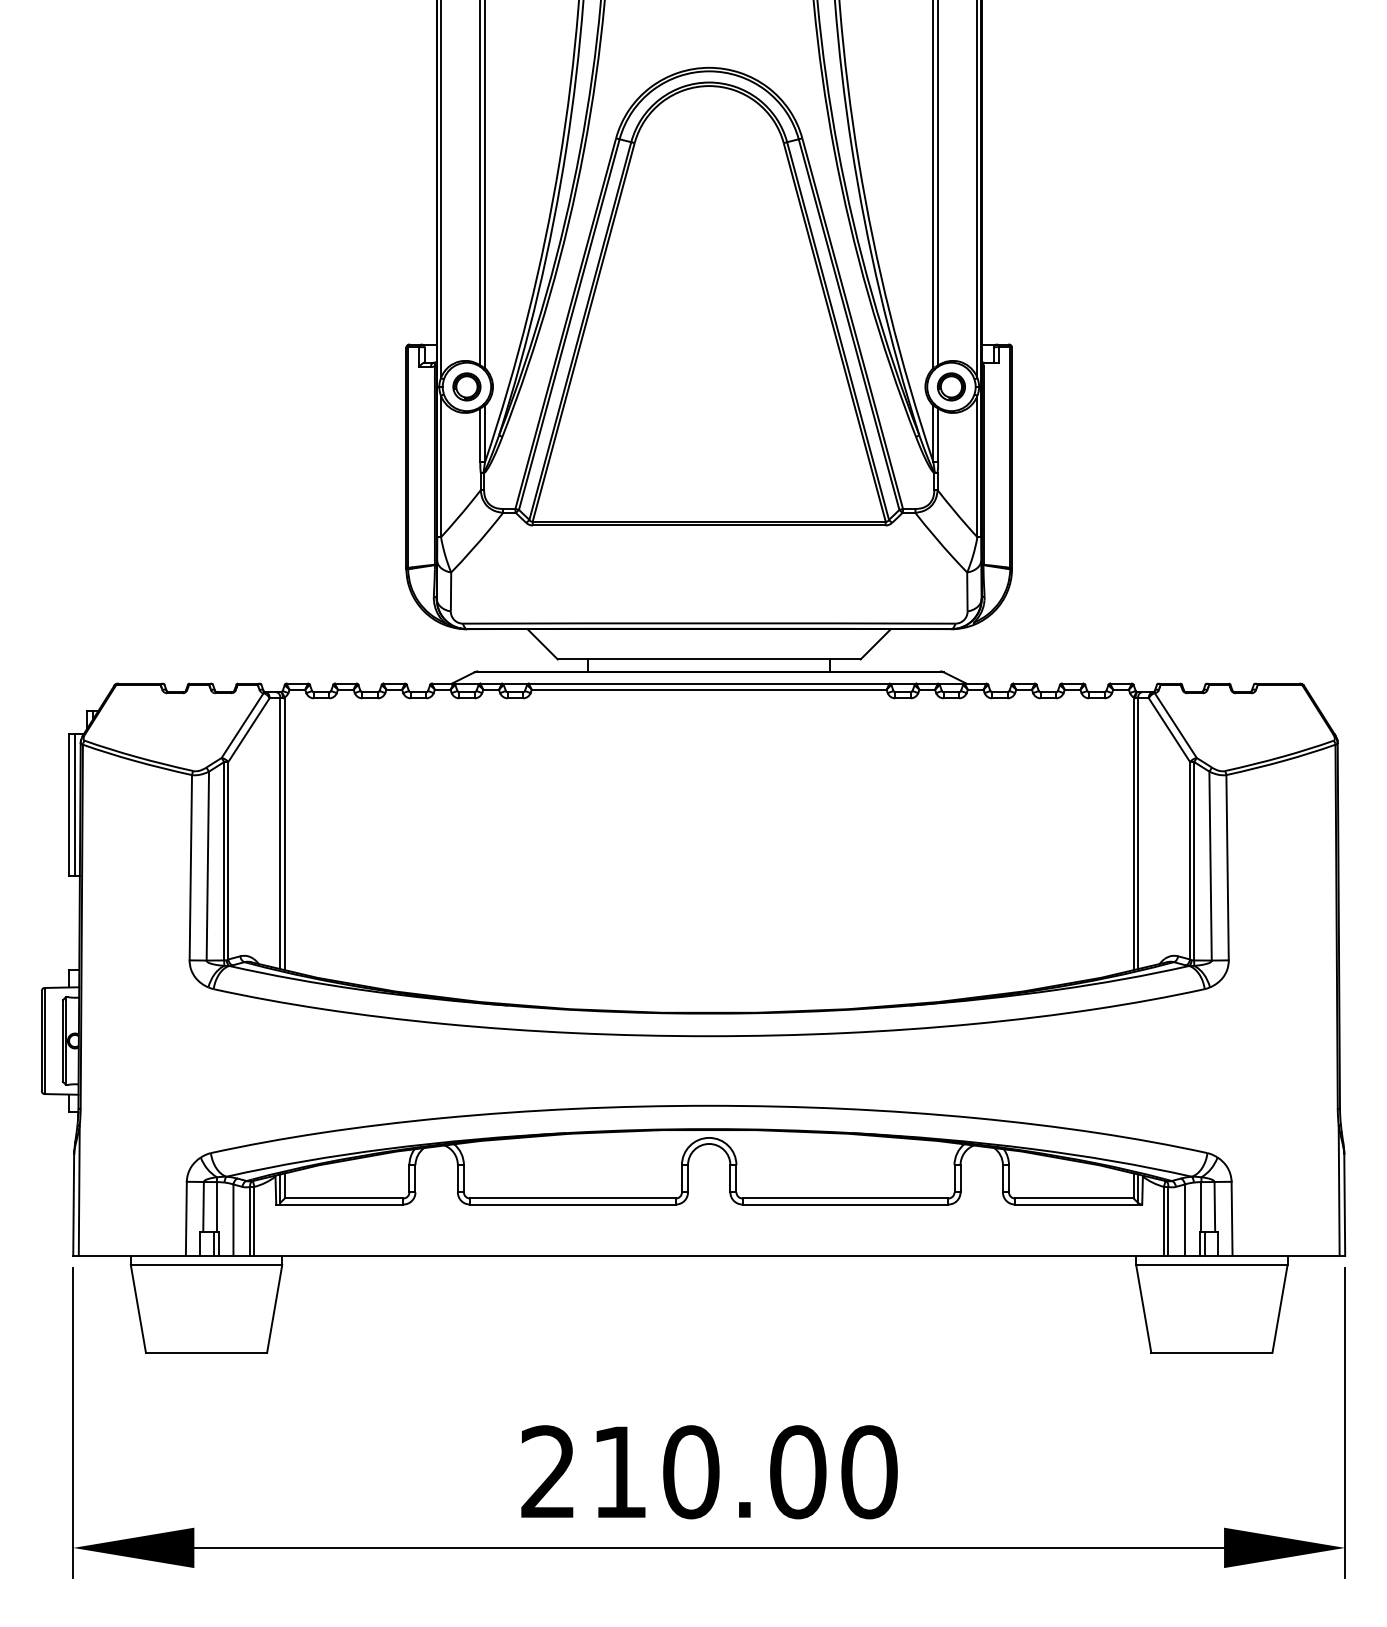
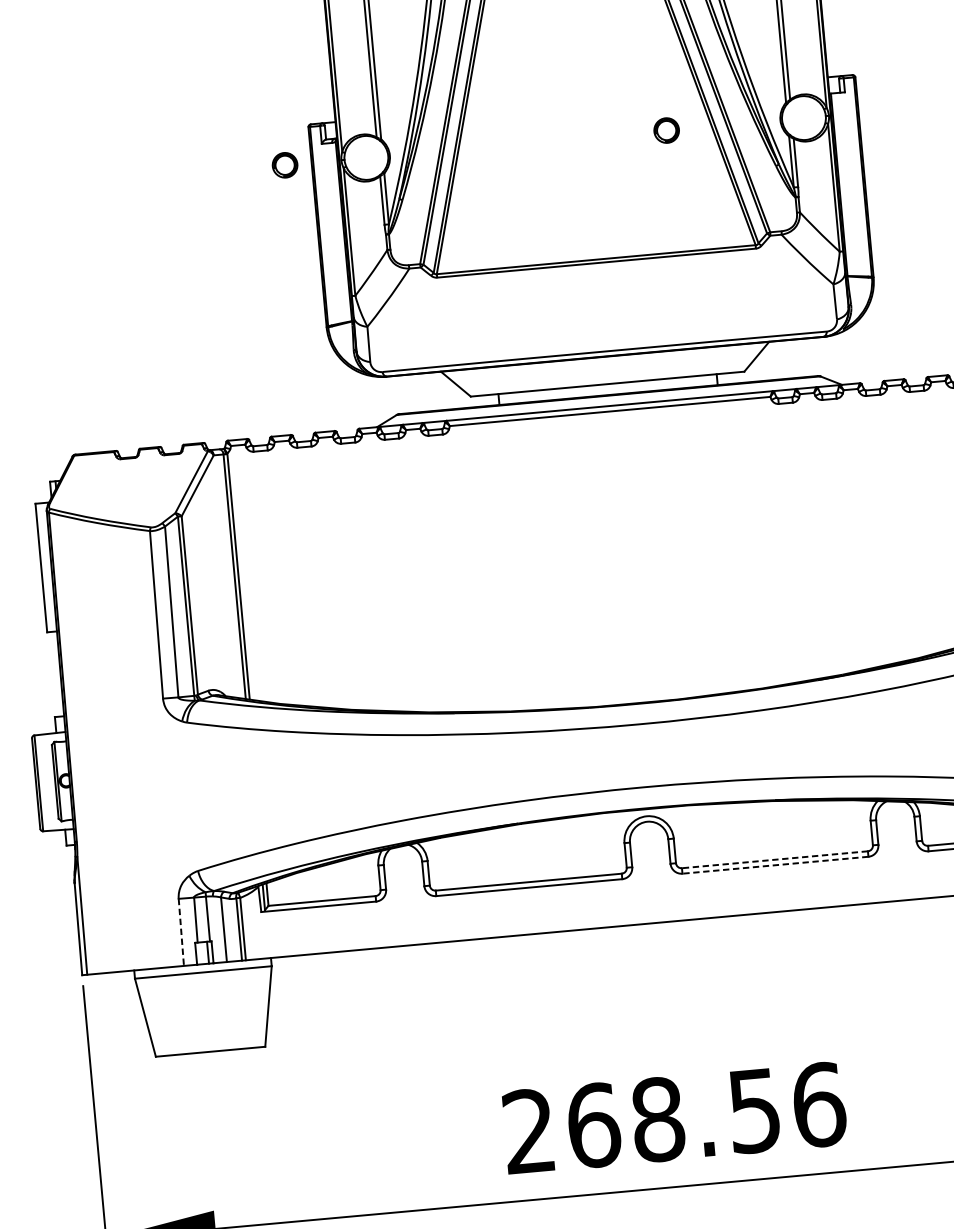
part: (466, 386) -> (284, 164), moved
part: (951, 386) -> (666, 130), moved
line: (75, 804) -> (47, 567), removed
line: (845, 1198) -> (774, 859), solid -> dashed
line: (845, 1204) -> (775, 865), solid -> dashed
line: (186, 1219) -> (181, 932), solid -> dashed
text: (745, 1472) -> (707, 1115), 210.00 -> 268.56

